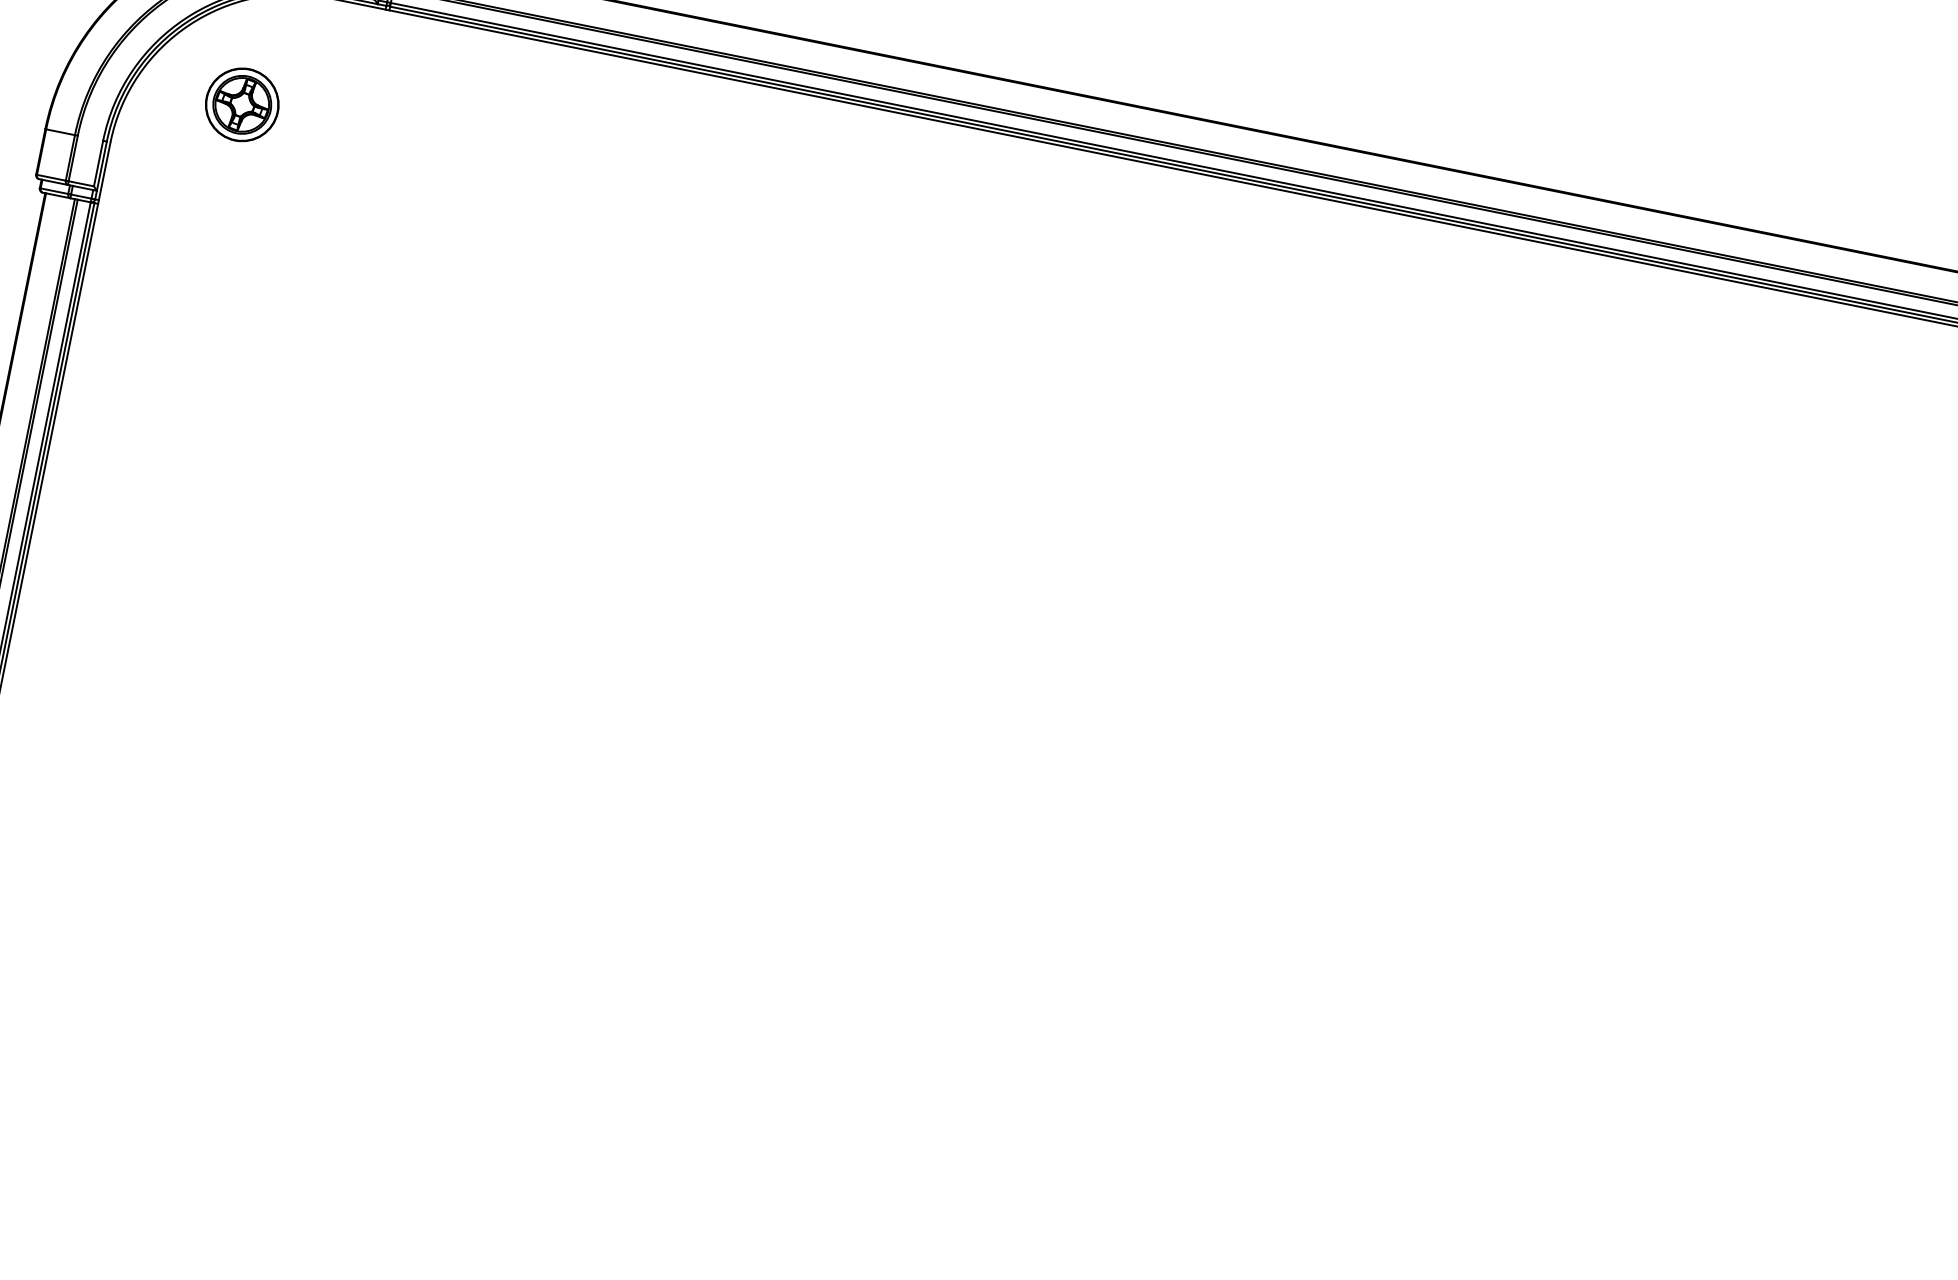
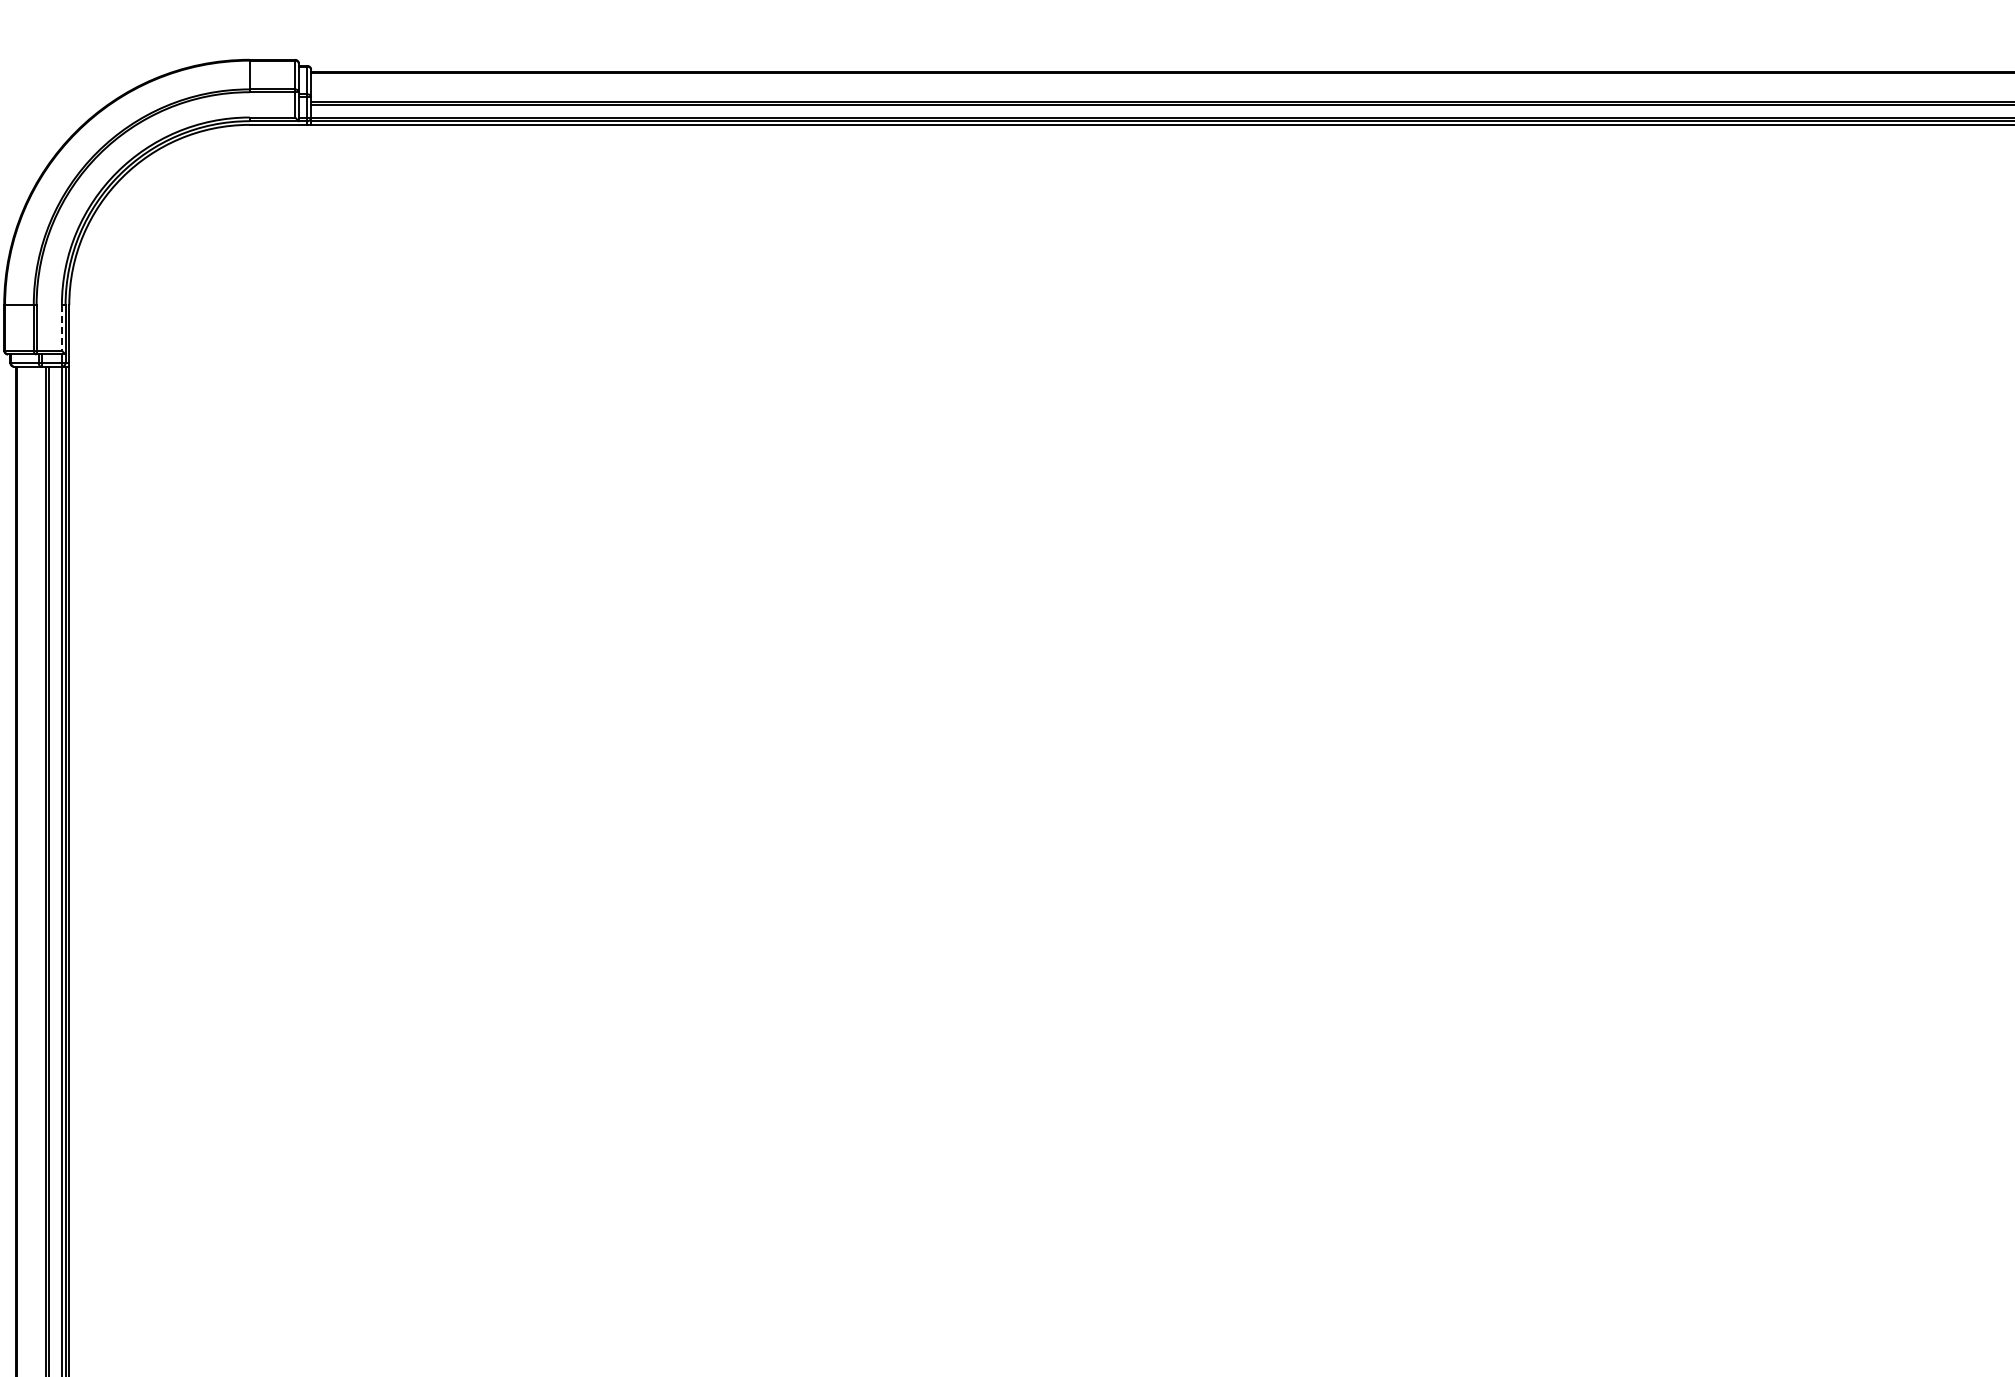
part: (241, 104) -> (187, 243), removed
line: (98, 163) -> (61, 328), solid -> dashed

